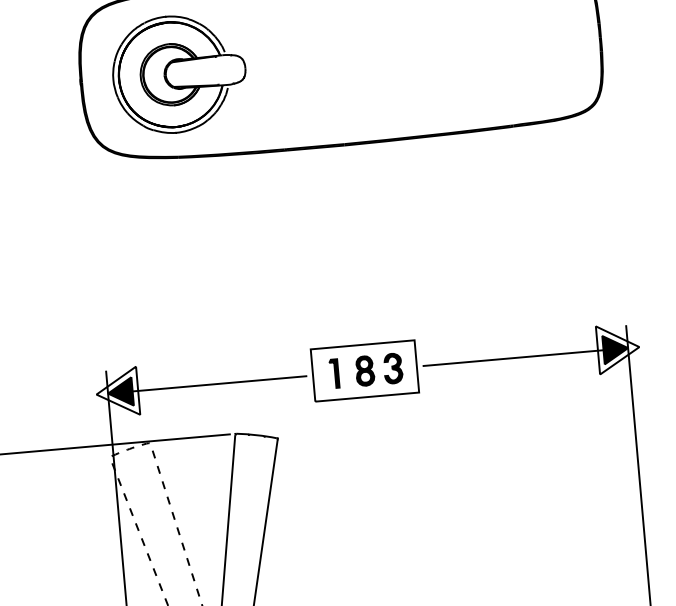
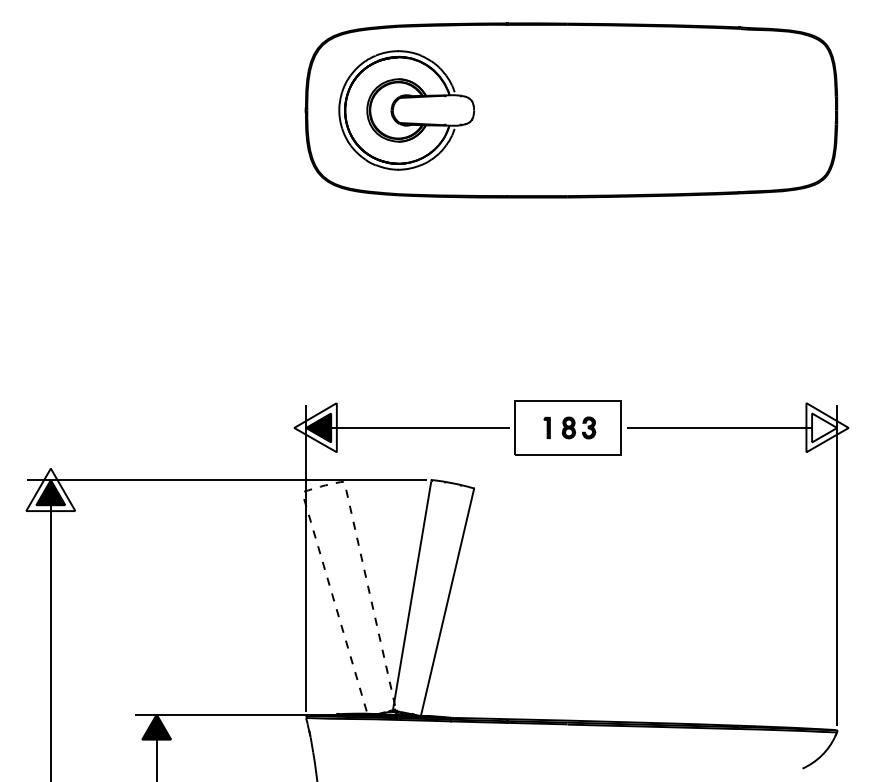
fill: (615, 348) -> (824, 427), removed
part: (365, 370) -> (569, 427), size x0.7

